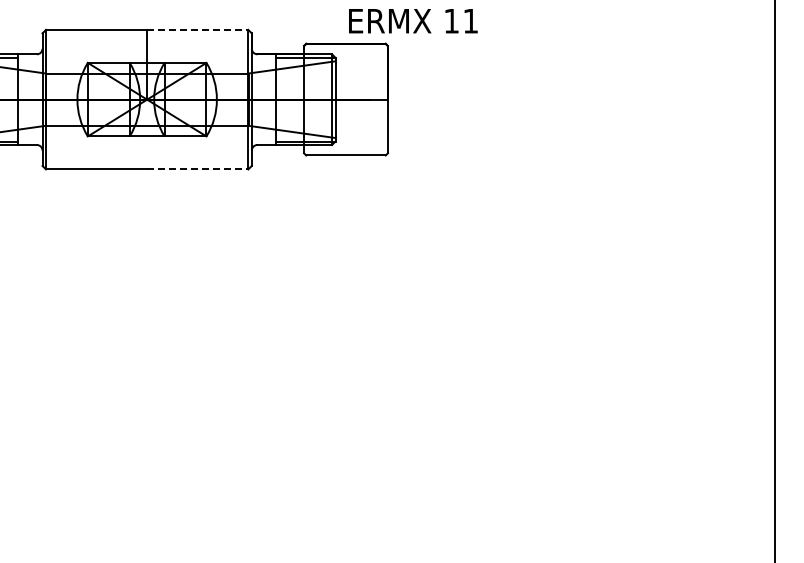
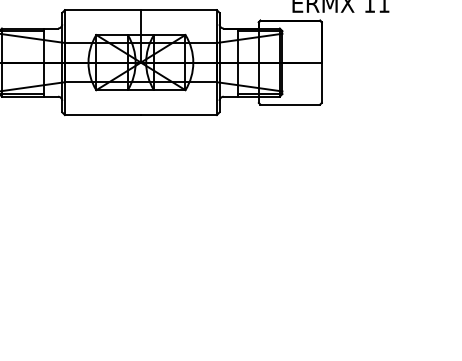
line: (197, 29) -> (178, 9), dashed -> solid
line: (197, 169) -> (178, 115), dashed -> solid

